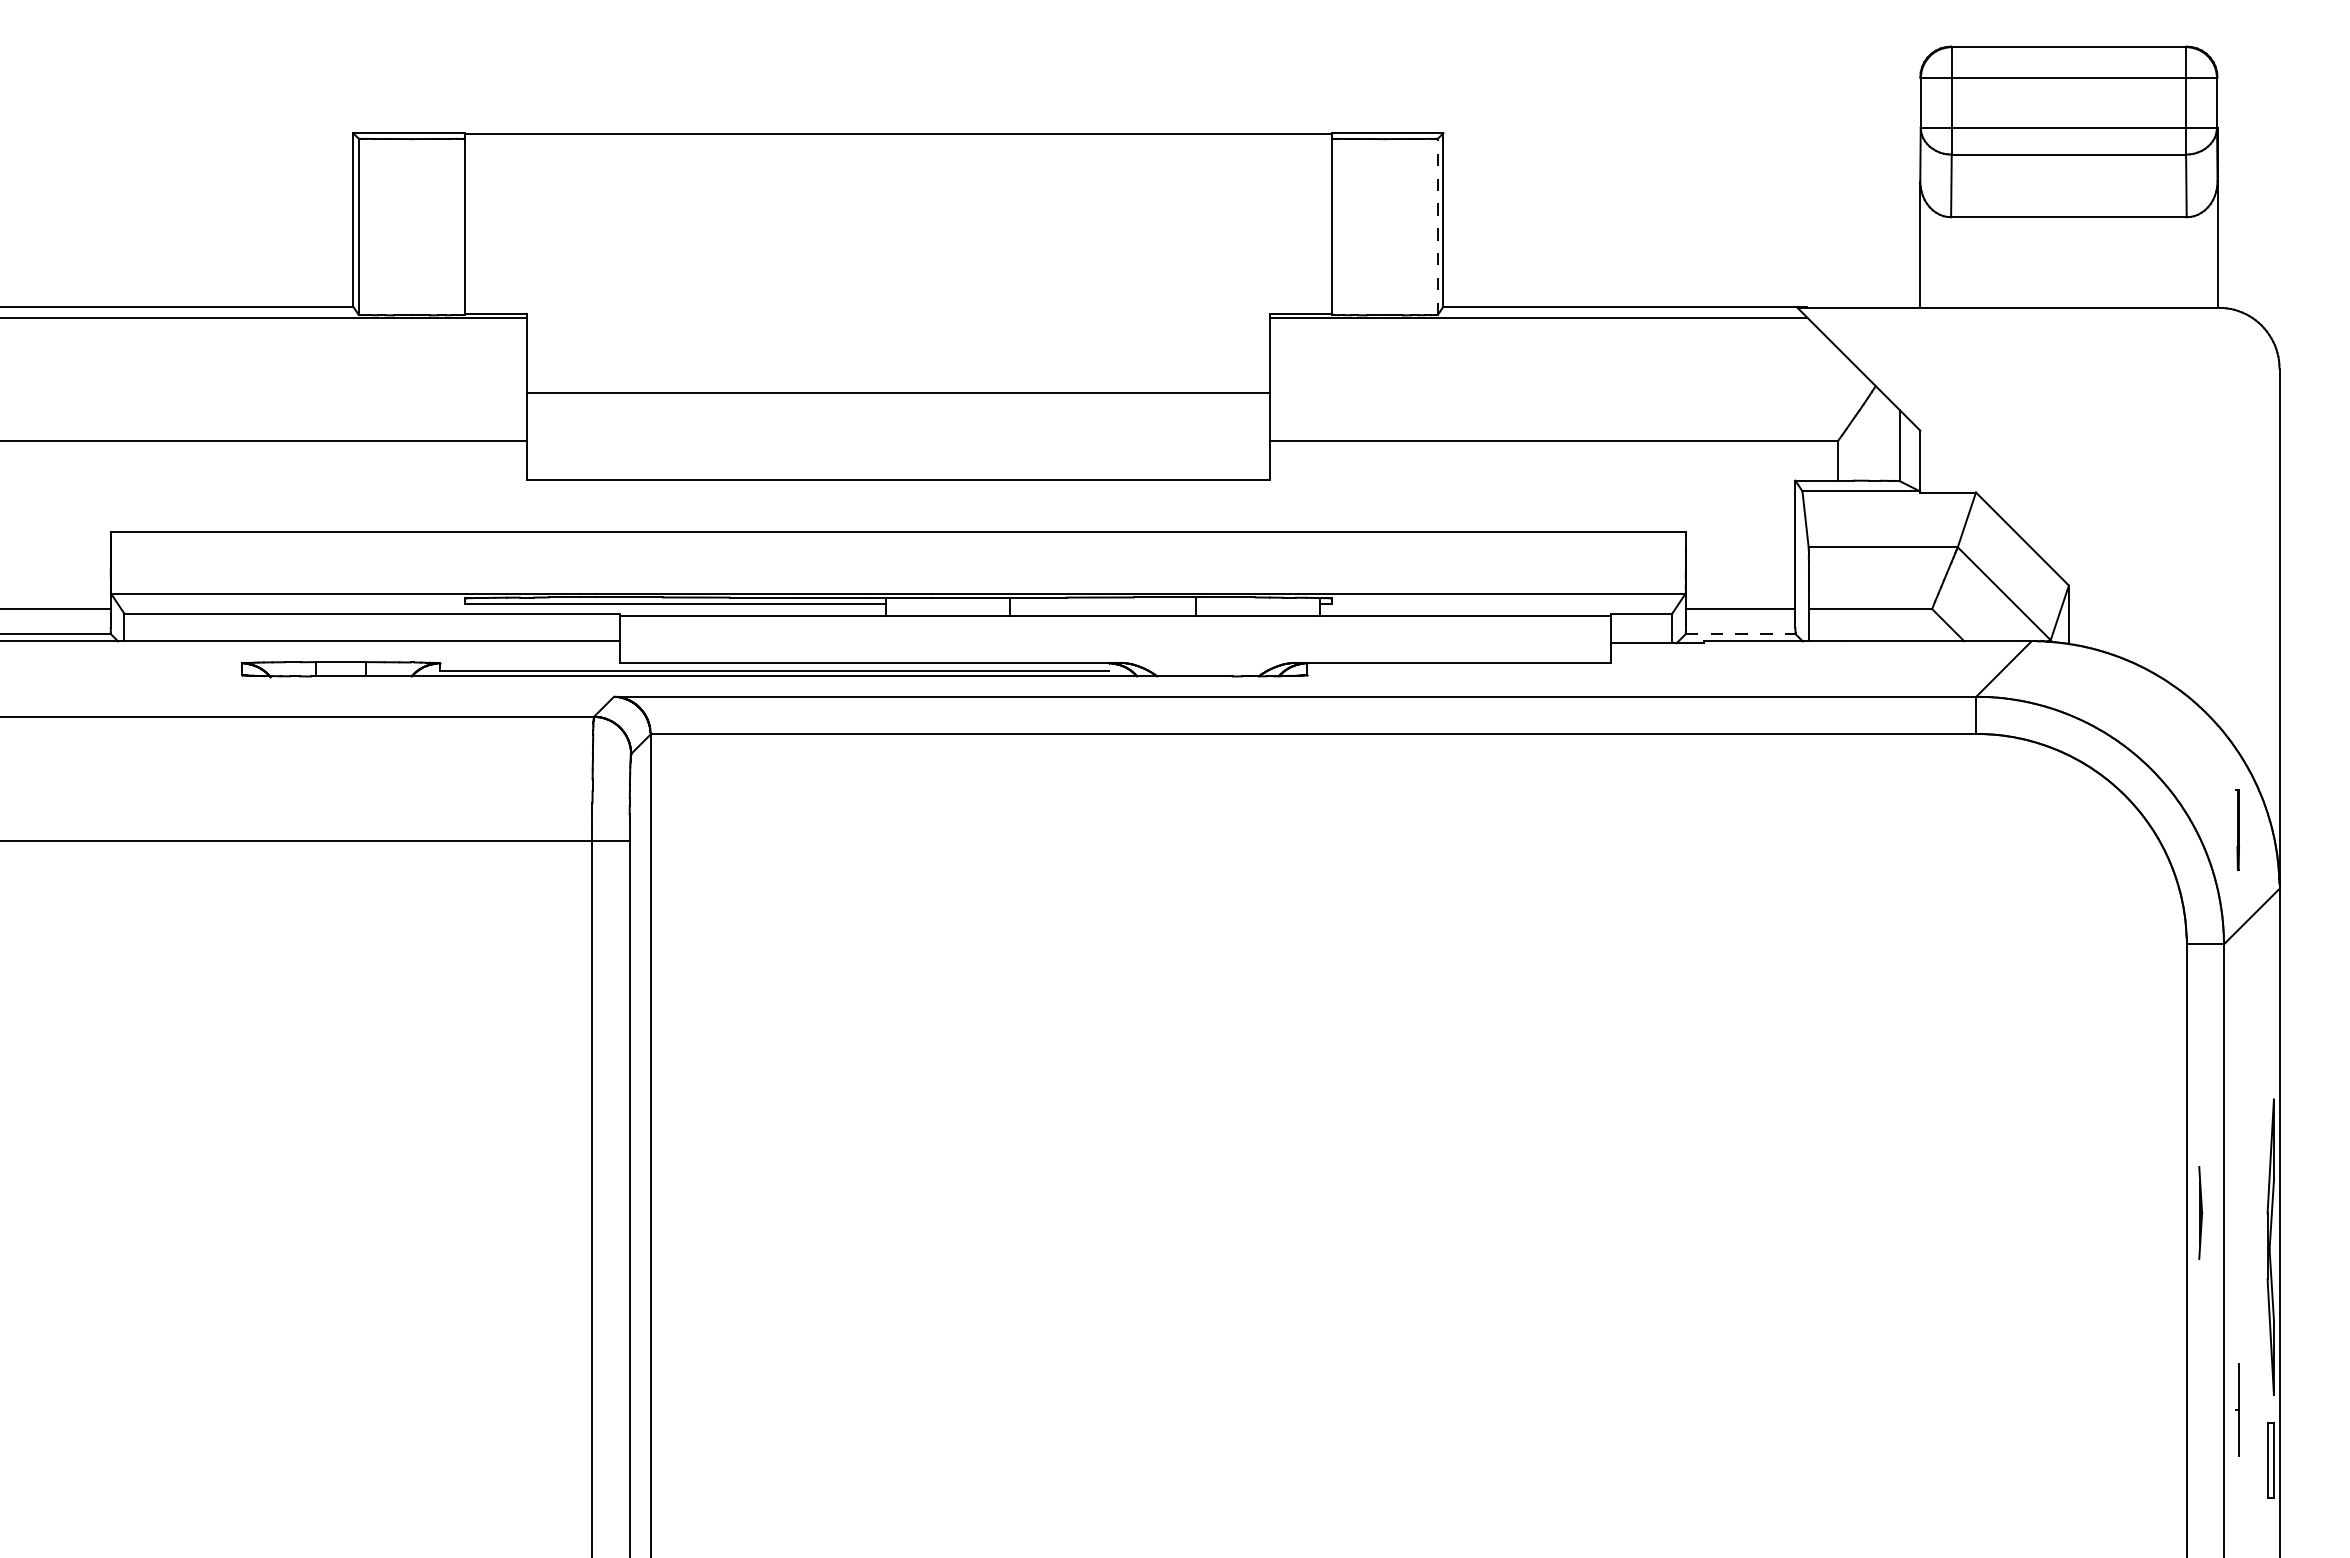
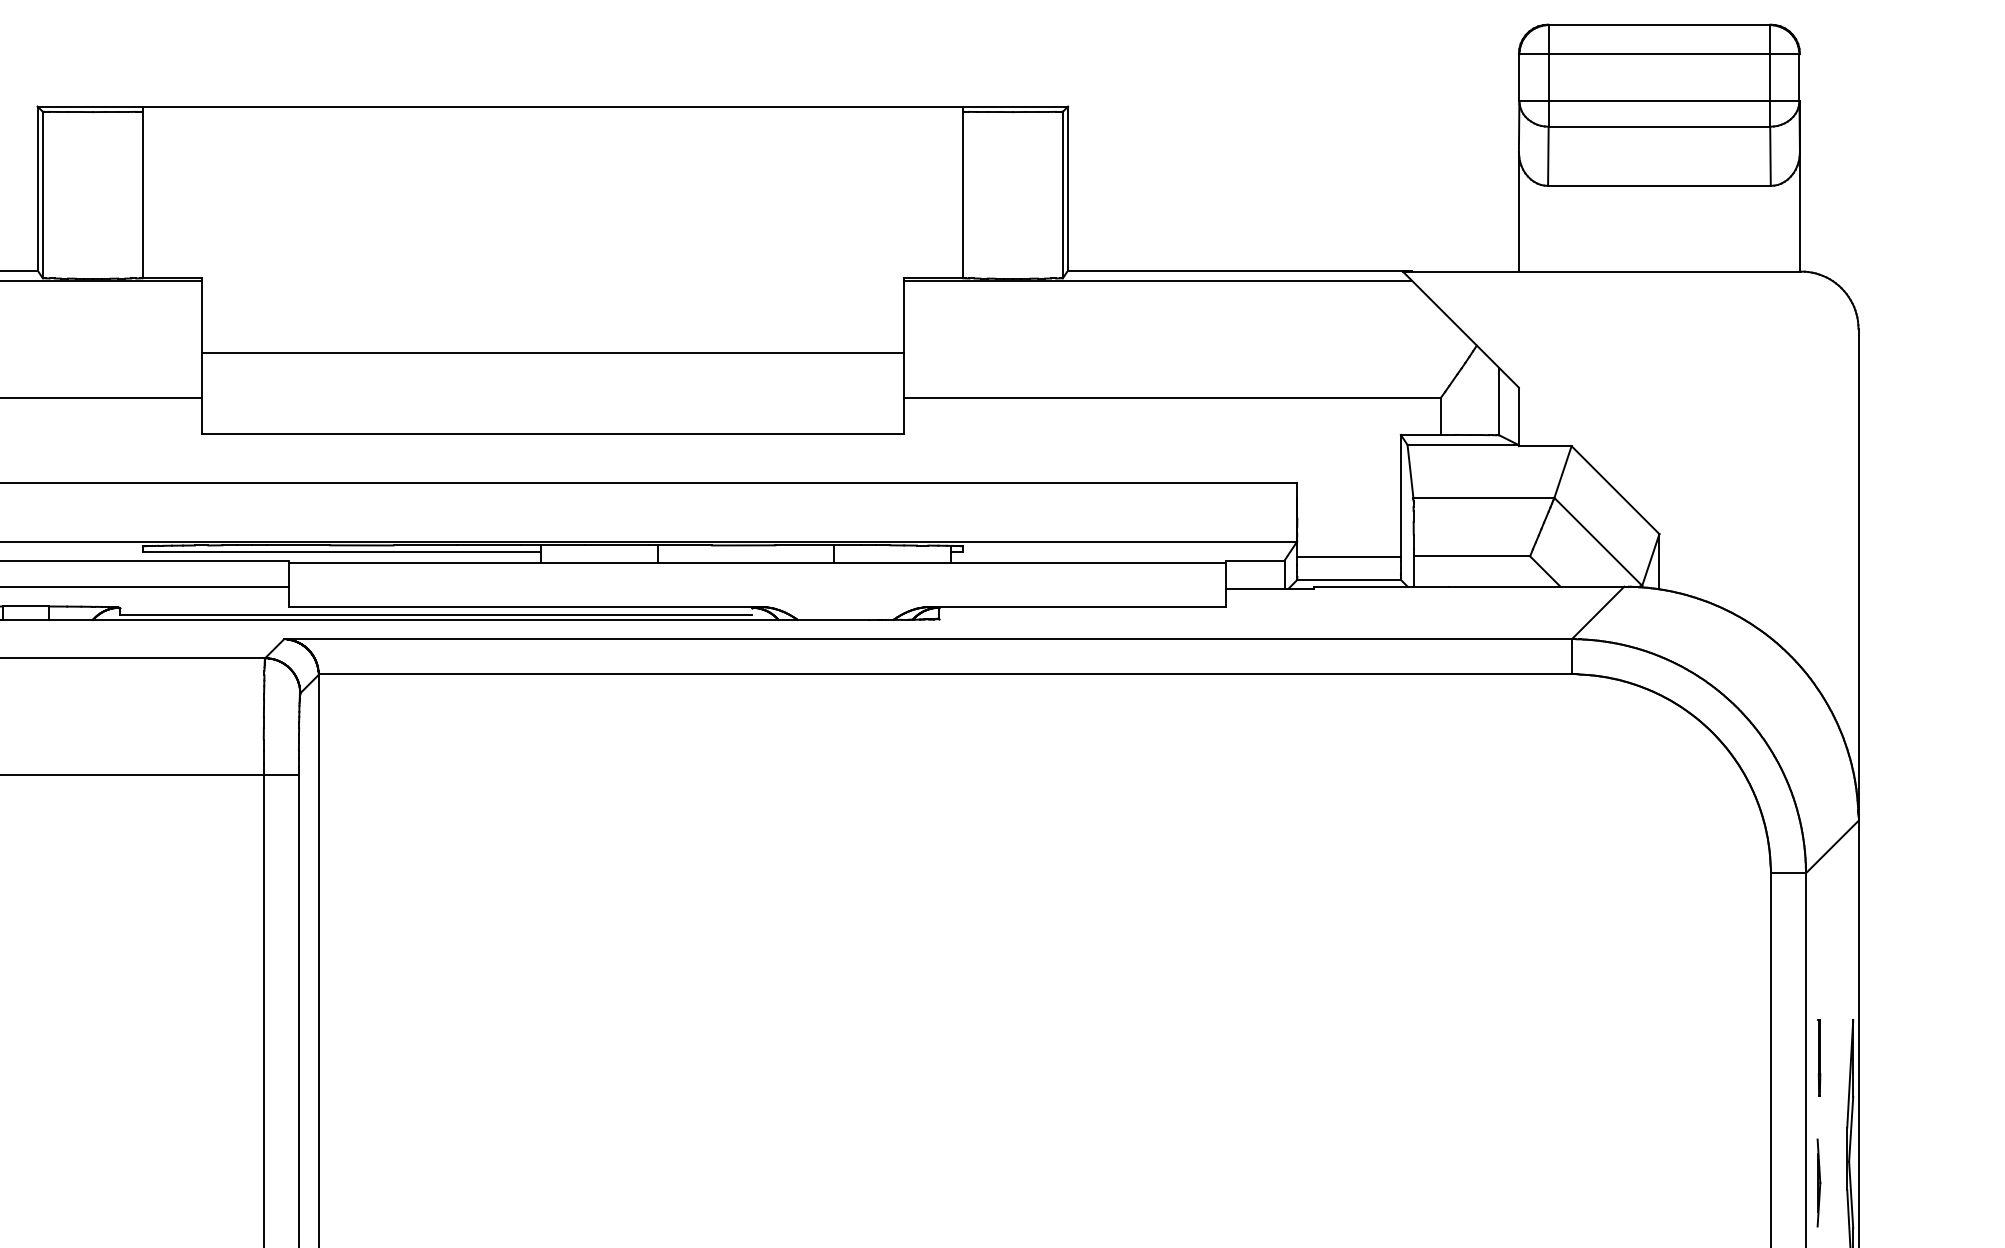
line: (1437, 226) -> (1062, 194), dashed -> solid
line: (1740, 634) -> (1348, 580), dashed -> solid
line: (2237, 829) -> (1818, 1057), moved
part: (2200, 1212) -> (1818, 1182), moved

